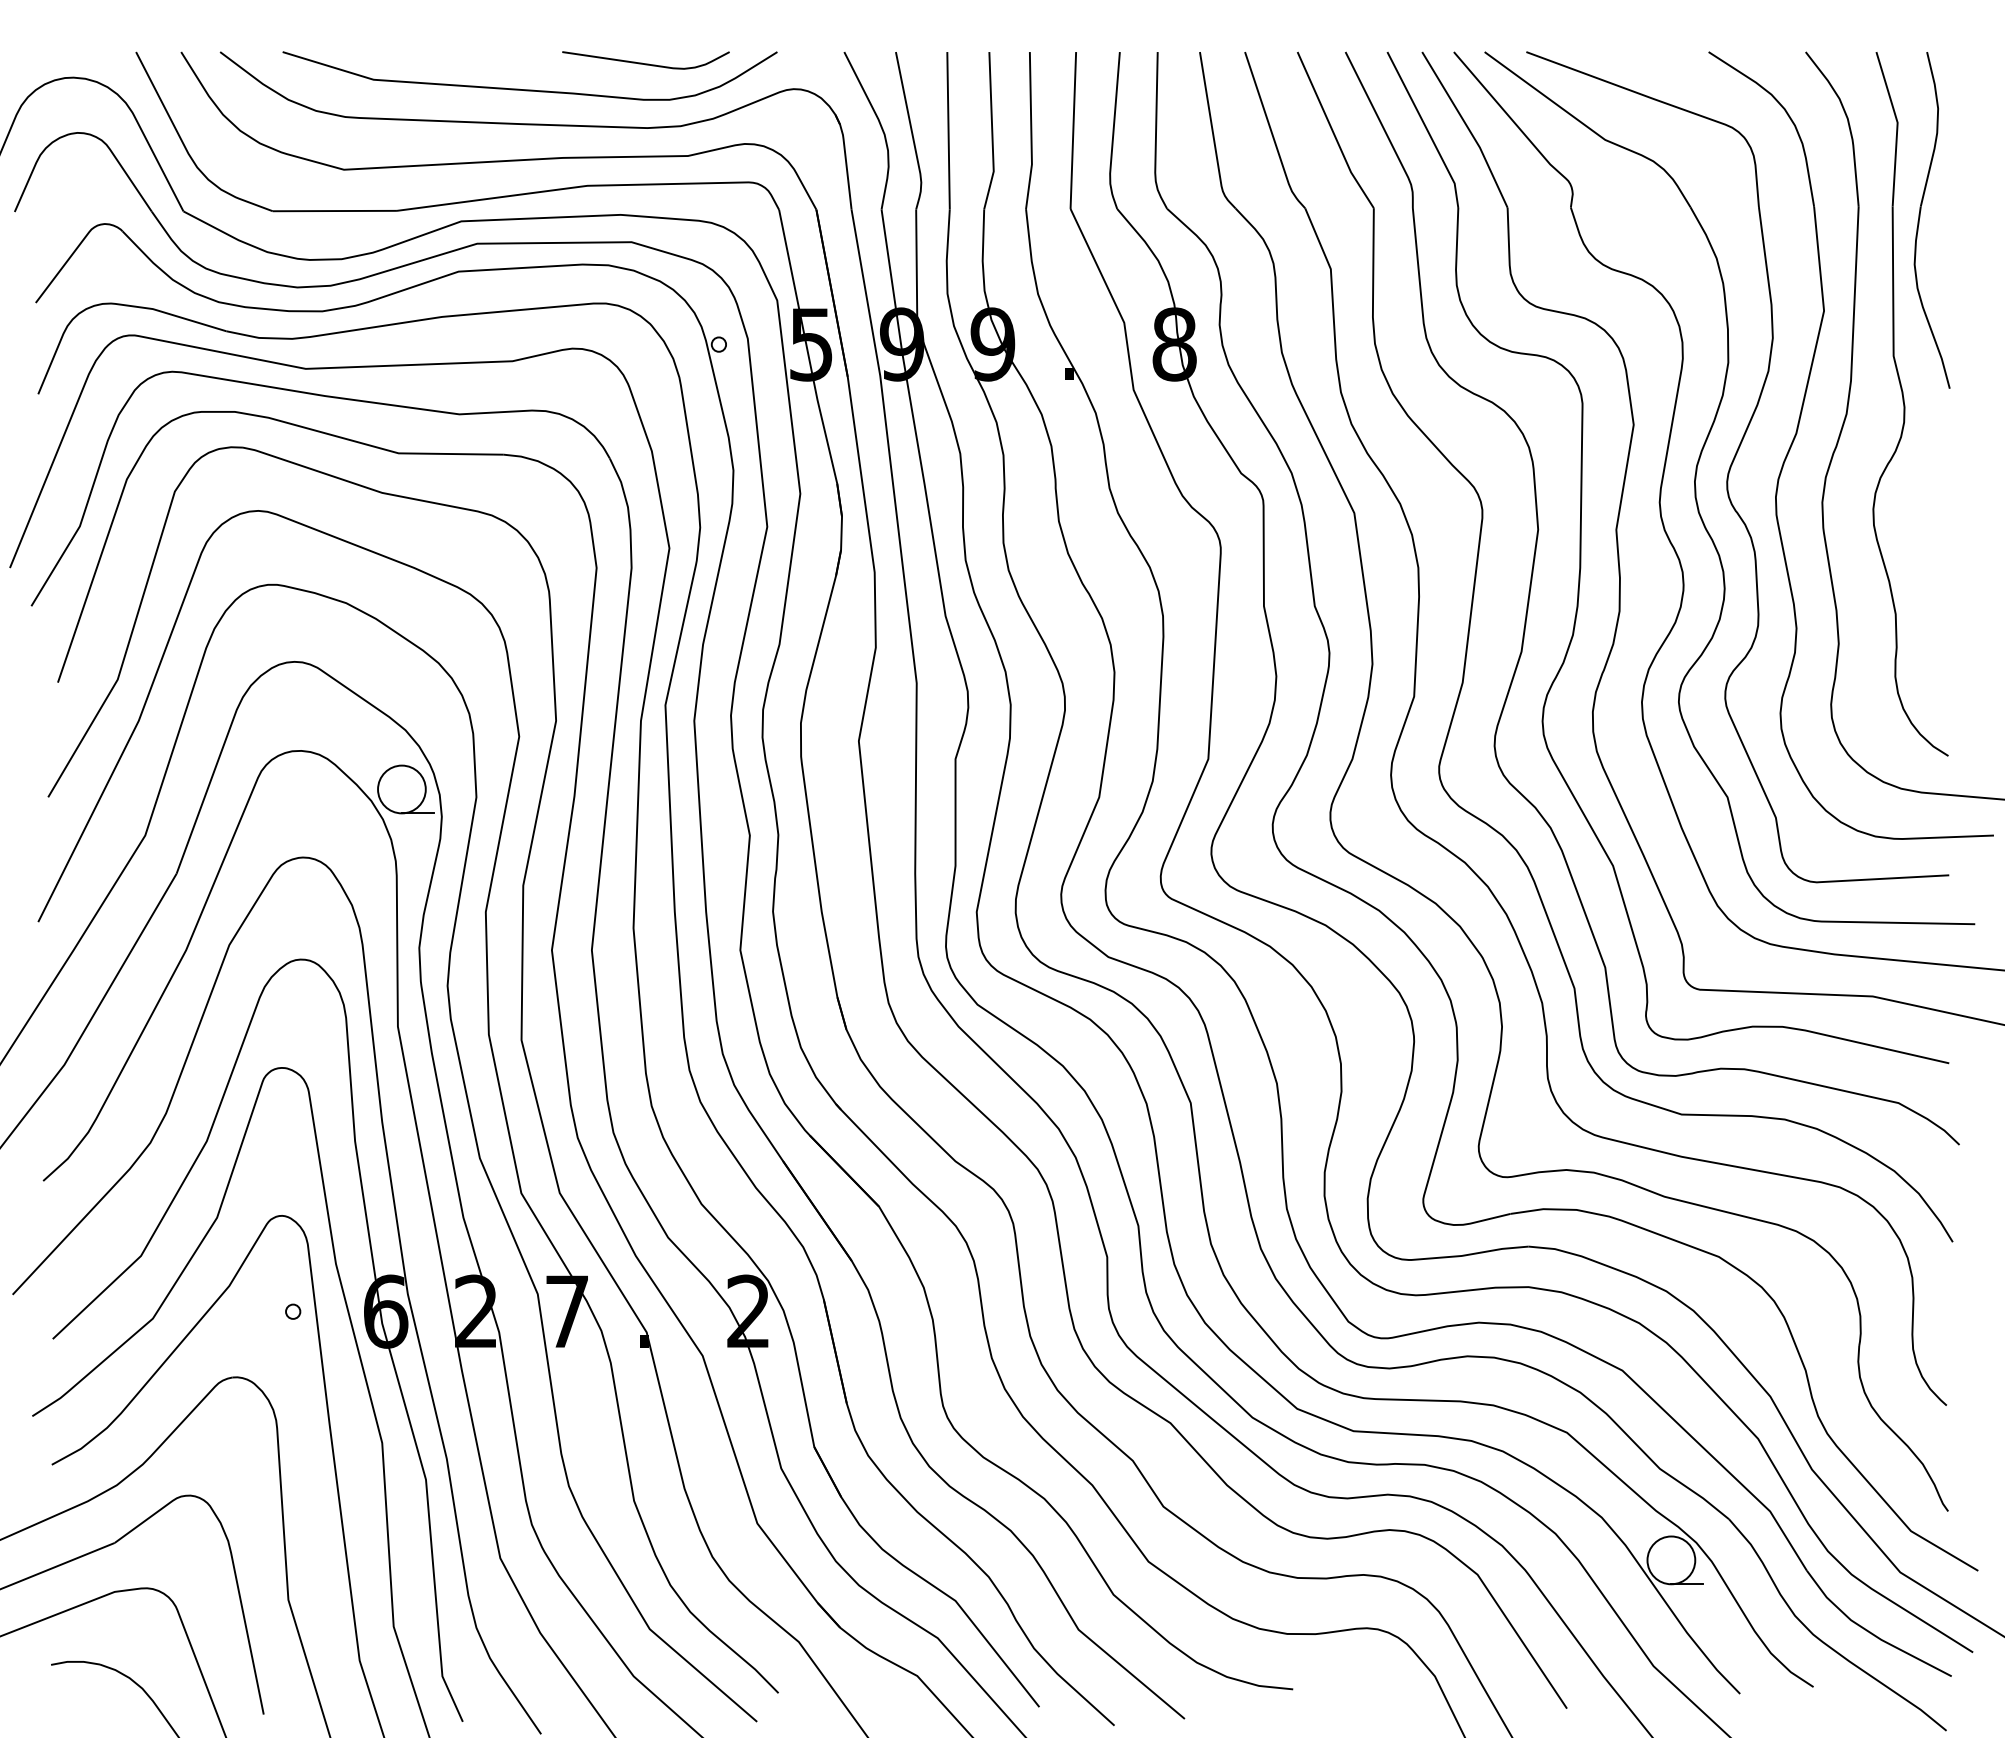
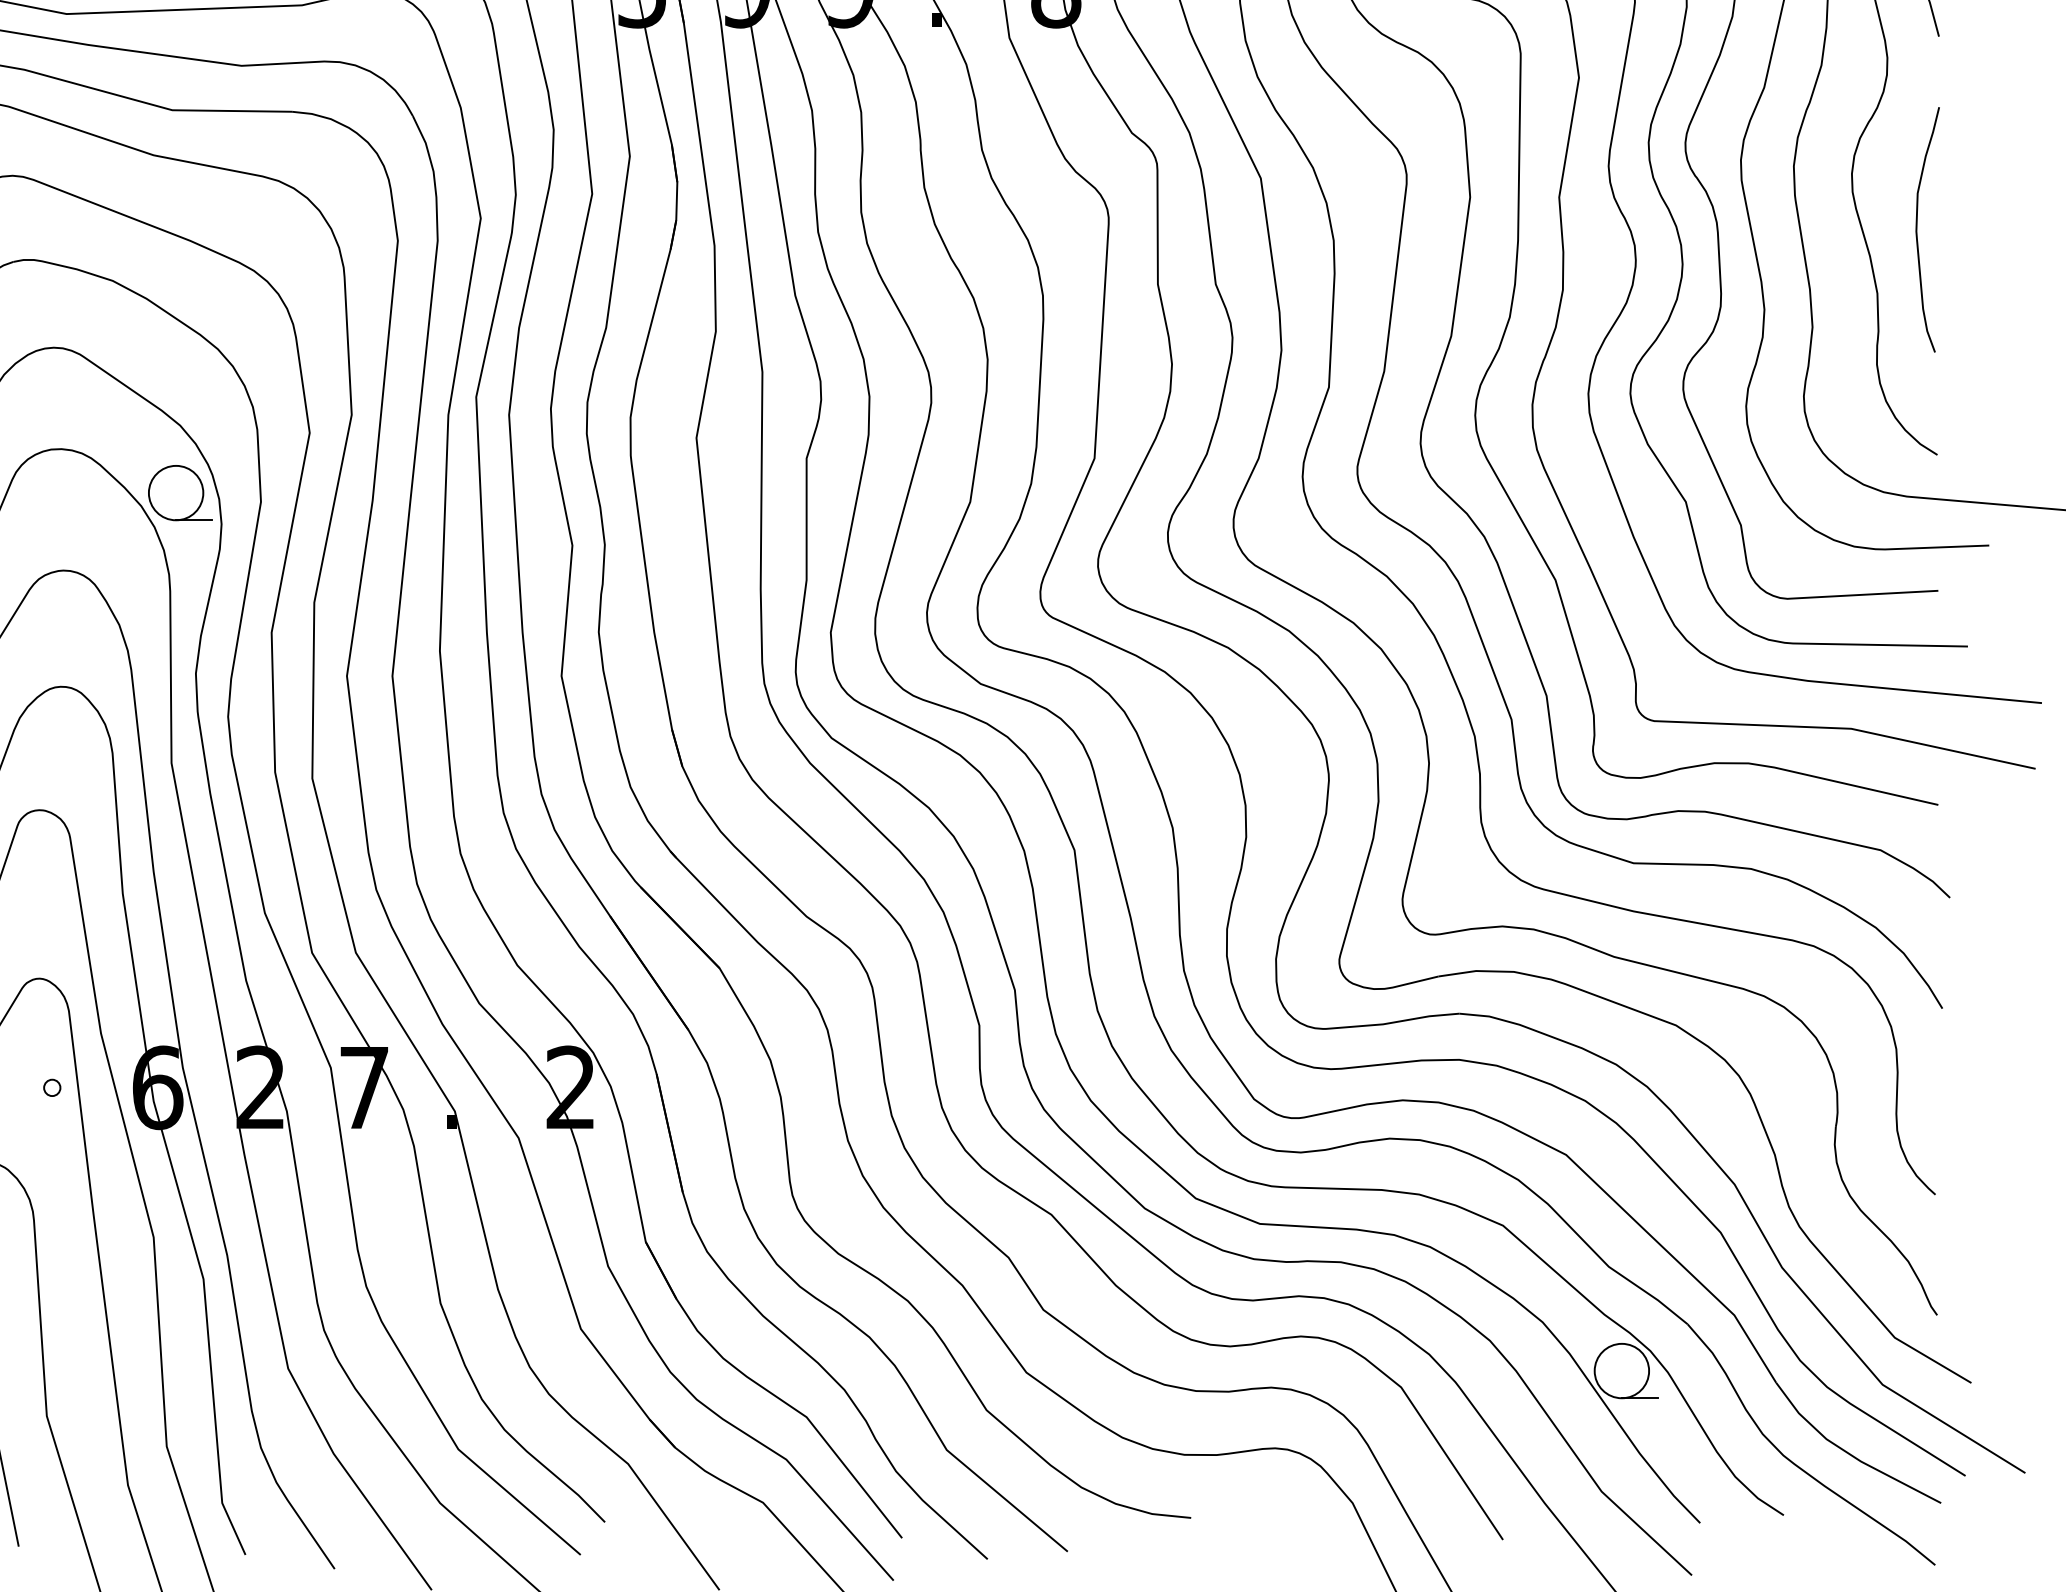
curve: (1931, 562) -> (1918, 234), added

